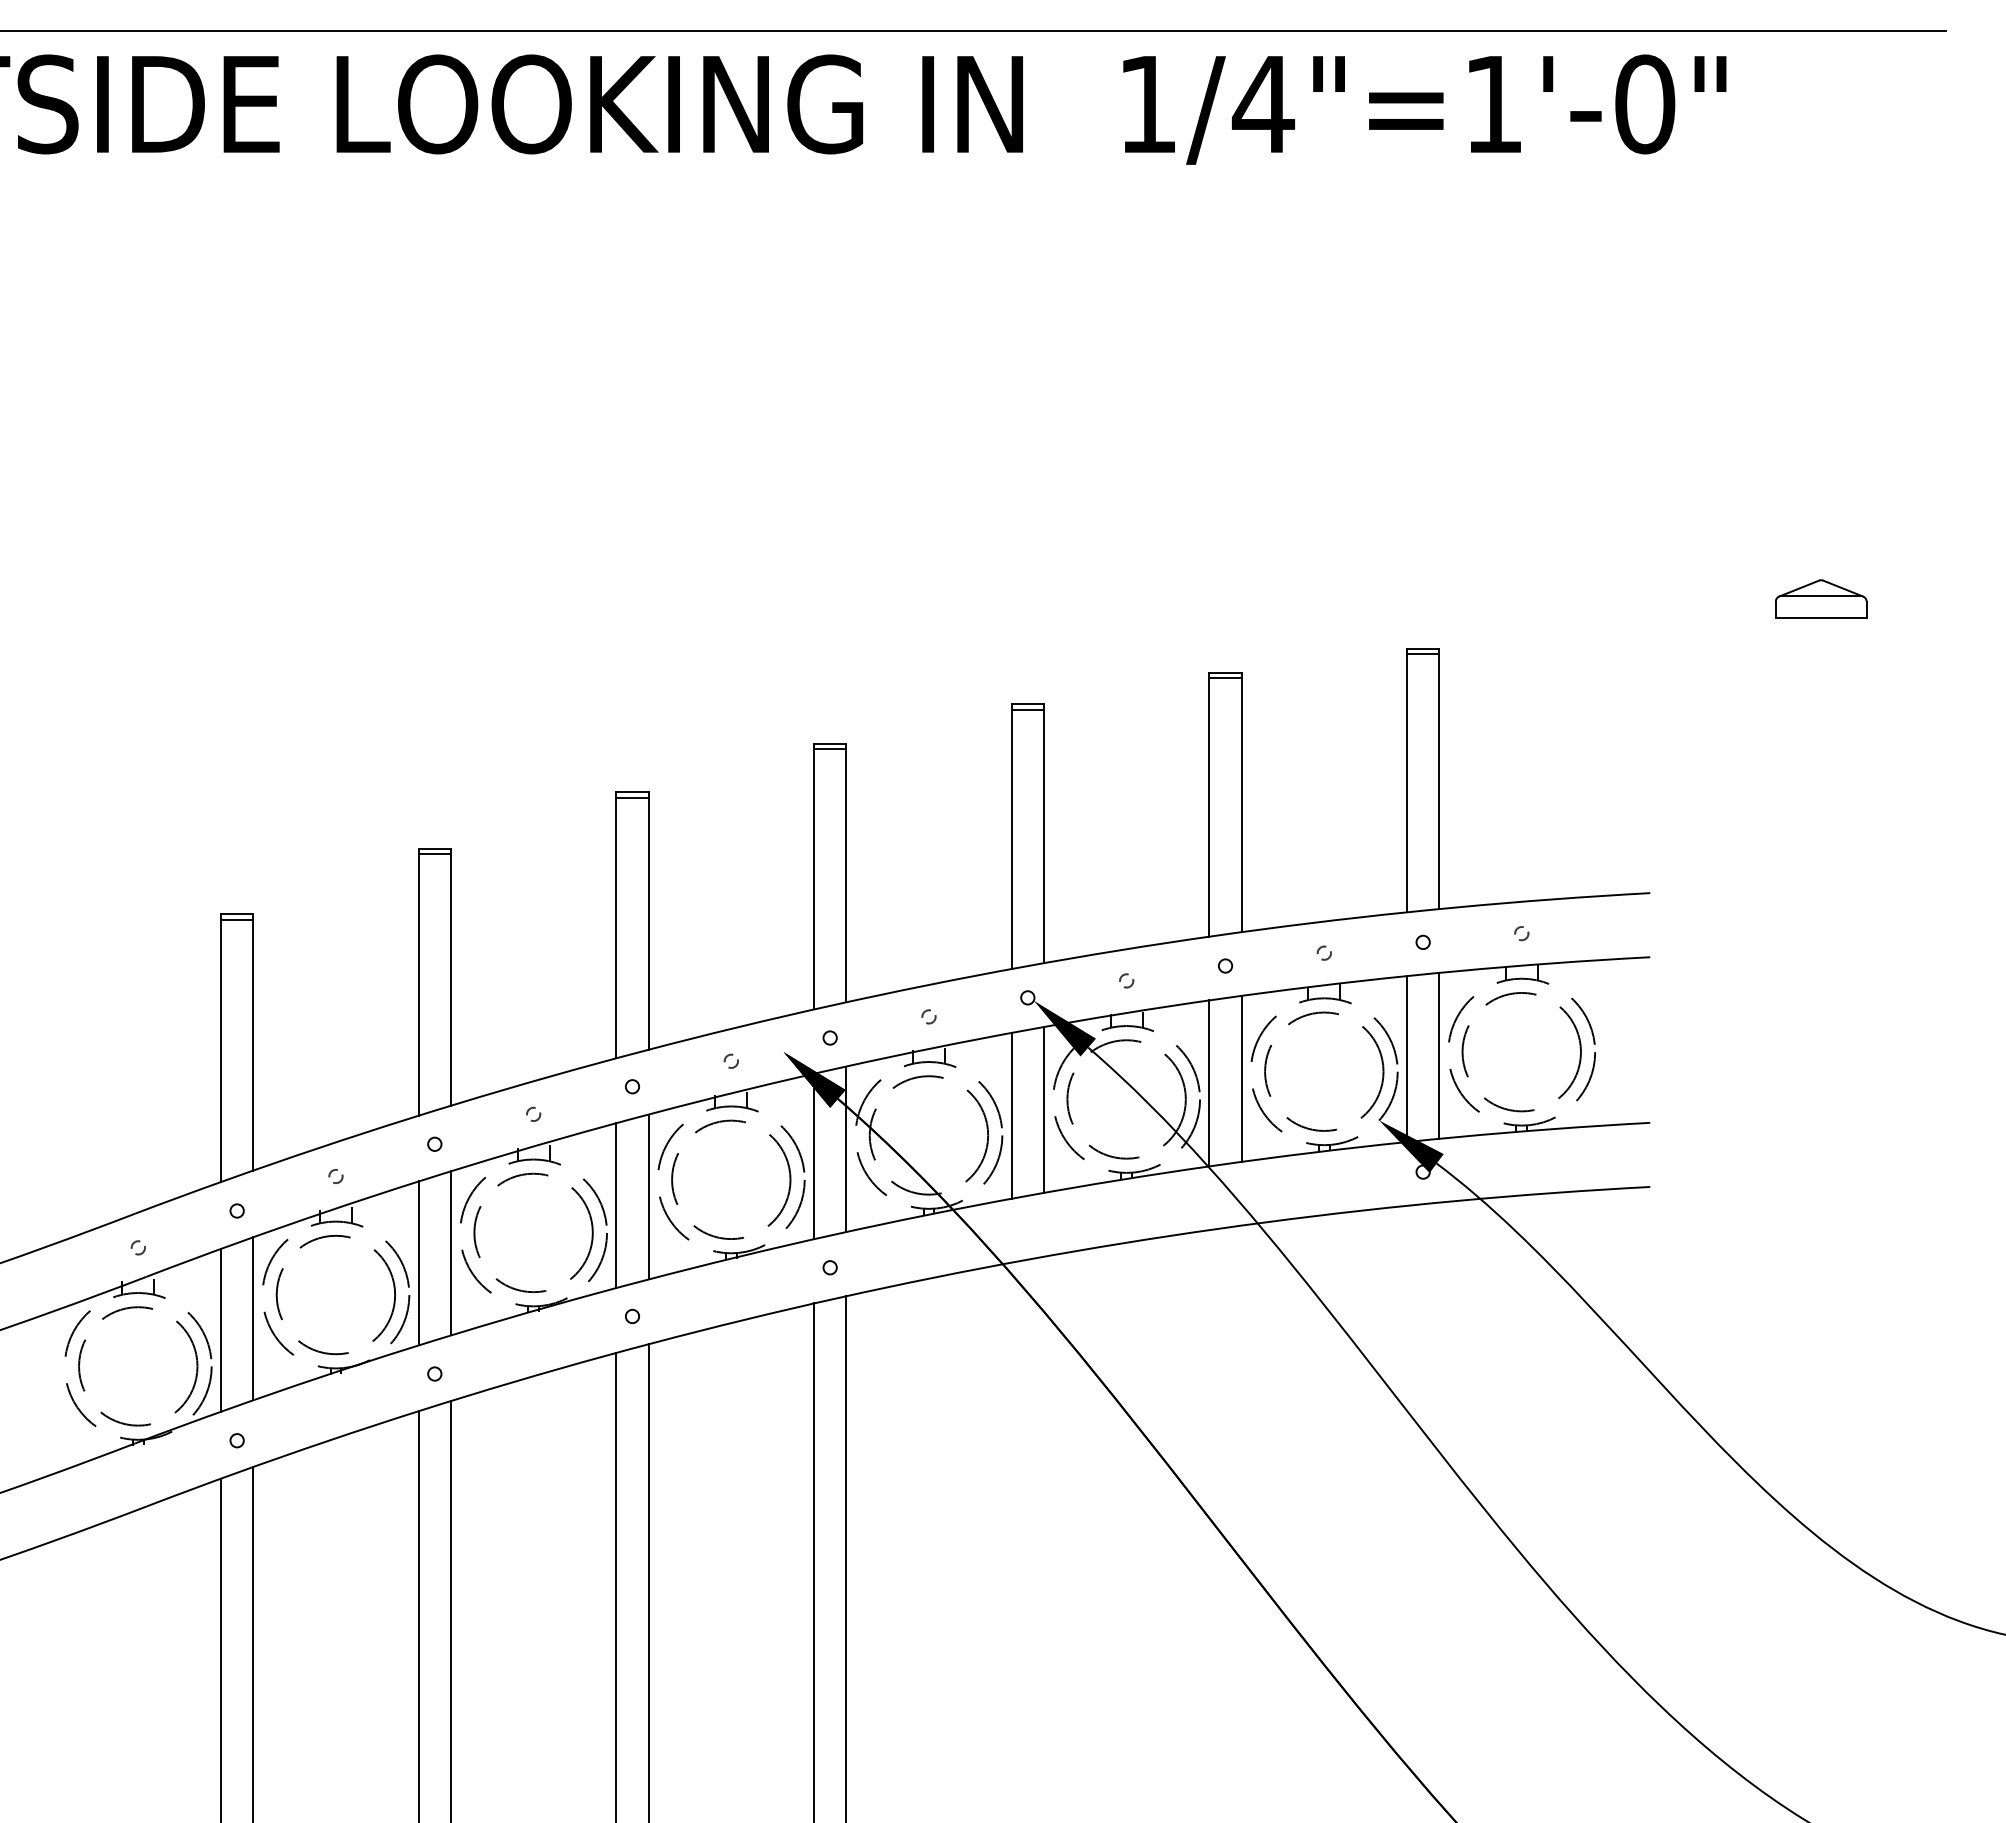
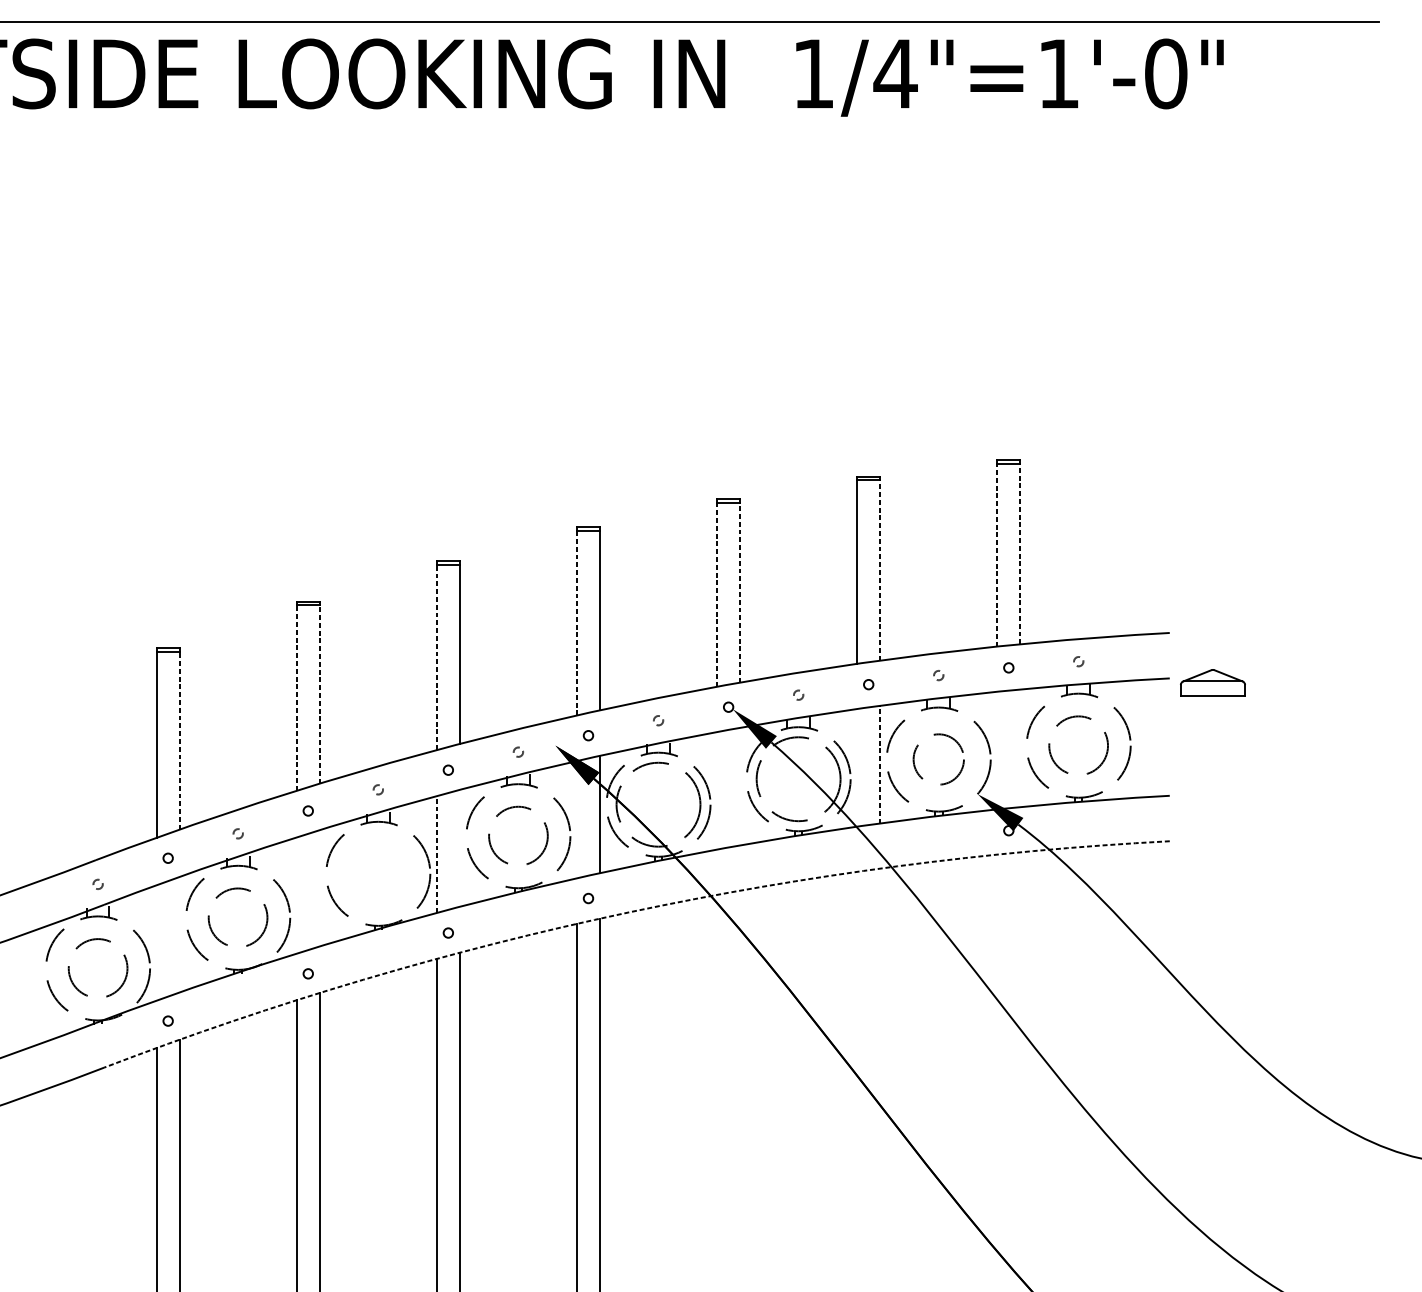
part: (1821, 598) -> (1213, 682), moved
line: (1439, 781) -> (1020, 553), solid -> dashed
line: (1407, 782) -> (997, 554), solid -> dashed
line: (1241, 804) -> (880, 570), solid -> dashed
line: (1043, 836) -> (739, 592), solid -> dashed
line: (1011, 839) -> (717, 594), solid -> dashed
line: (814, 878) -> (577, 622), solid -> dashed
line: (616, 927) -> (437, 657), solid -> dashed
line: (450, 980) -> (319, 694), solid -> dashed
line: (418, 984) -> (296, 697), solid -> dashed
line: (253, 1044) -> (179, 740), solid -> dashed
circle: (1521, 1052) -> (1078, 745), size x0.7
line: (1439, 1055) -> (1020, 748), removed
line: (1407, 1059) -> (997, 750), removed
circle: (1324, 1071) -> (938, 759), size x0.6
line: (1241, 1078) -> (880, 764), solid -> dashed
line: (1209, 1083) -> (857, 767), removed
line: (1043, 1109) -> (739, 786), removed
line: (1011, 1115) -> (717, 790), removed
line: (814, 1156) -> (577, 819), removed
circle: (731, 1179) -> (518, 835), size x0.7
line: (648, 1196) -> (459, 848), removed
line: (616, 1205) -> (437, 854), solid -> dashed
circle: (533, 1232) -> (378, 873), removed
line: (450, 1253) -> (319, 888), removed
line: (418, 1263) -> (296, 895), removed
arc: (885, 1287) -> (627, 912), solid -> dashed
circle: (335, 1294) -> (237, 917), size x0.7
line: (253, 1318) -> (179, 934), removed
line: (221, 1329) -> (157, 942), removed
circle: (138, 1366) -> (98, 968), size x0.7

